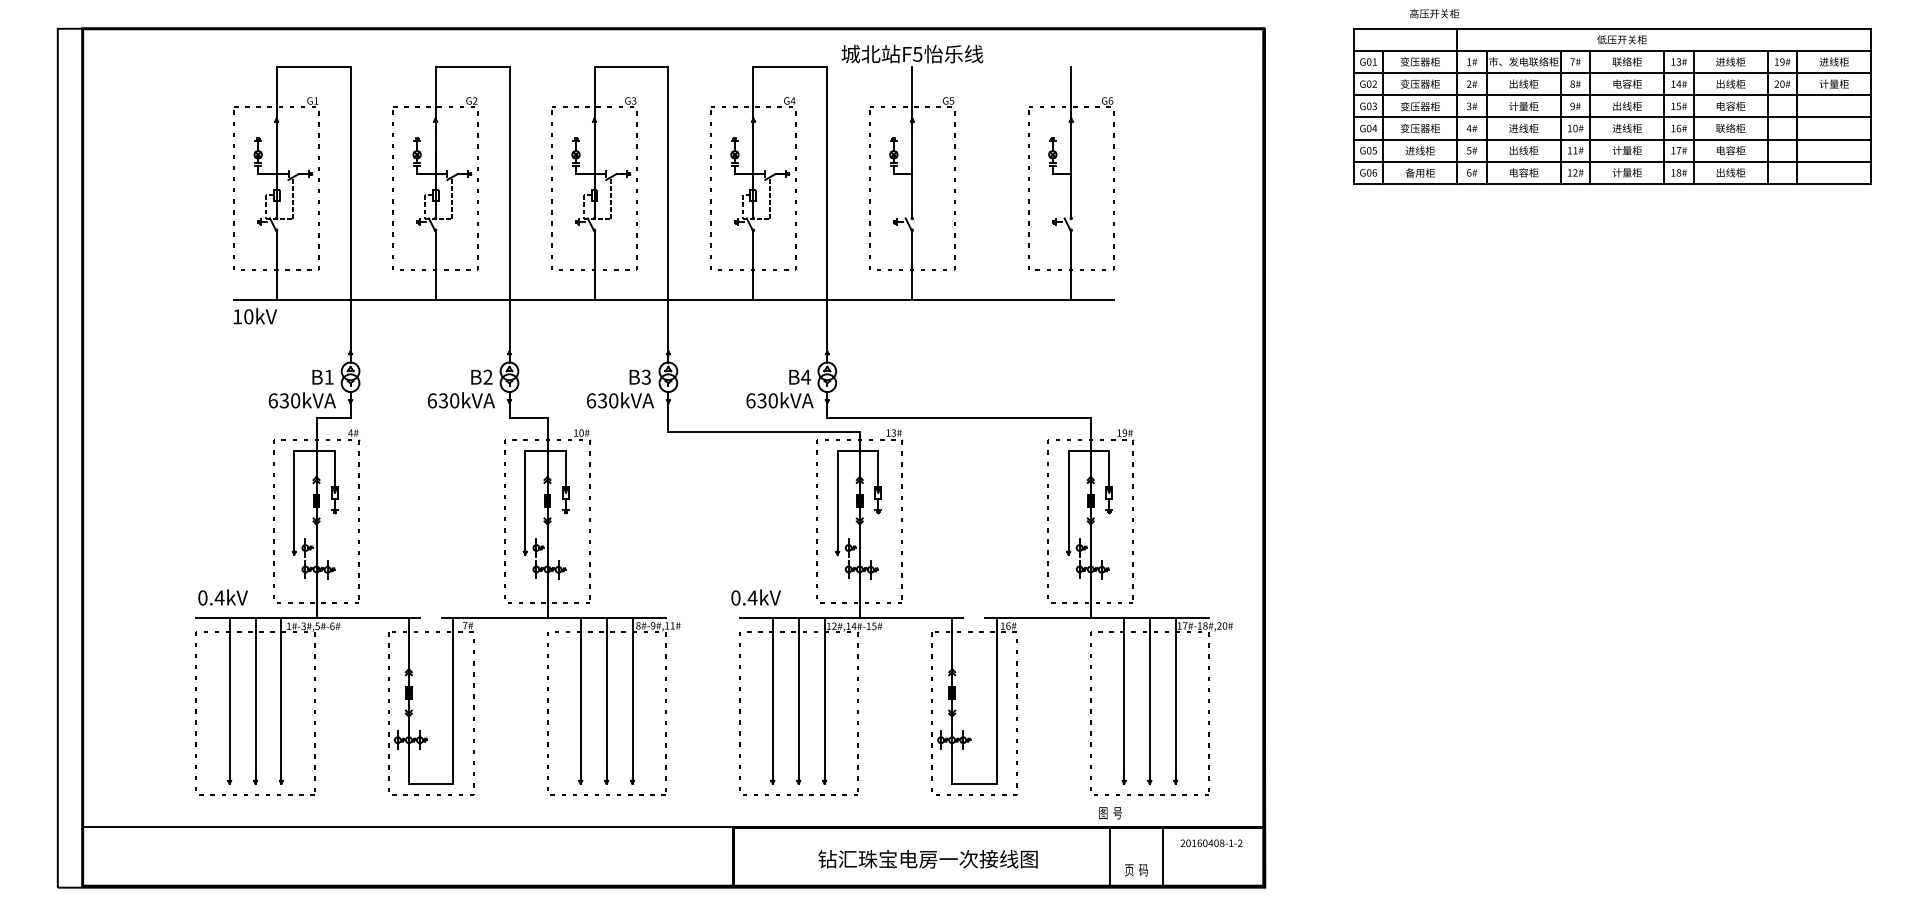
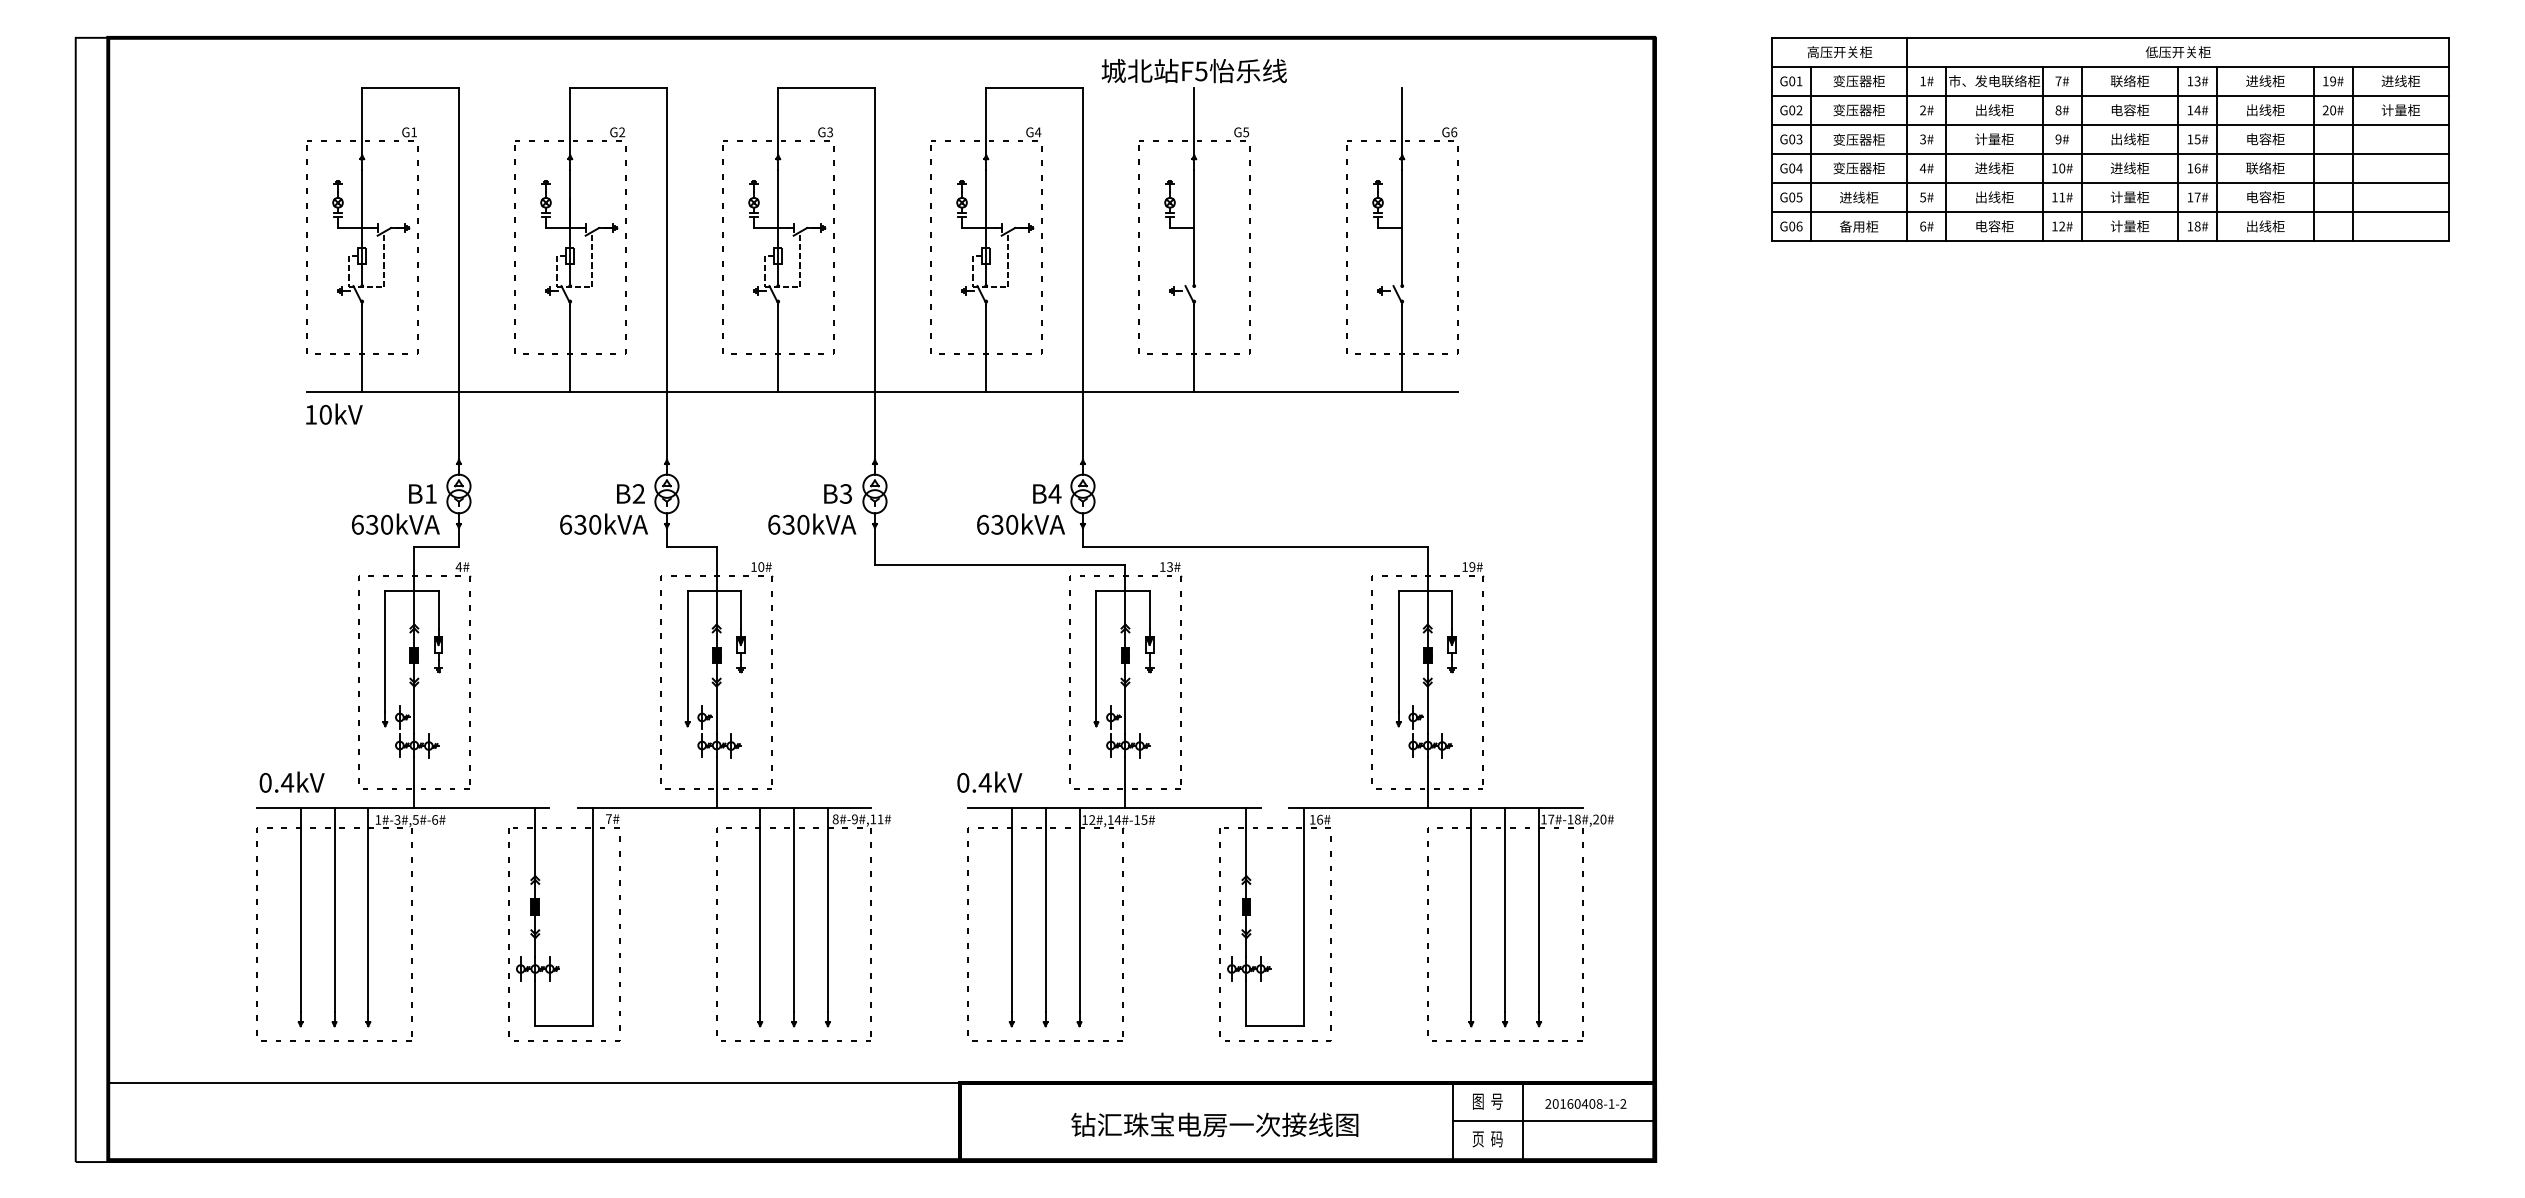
text: (1434, 13) -> (1839, 52), moved
text: (1621, 39) -> (2177, 52), moved
text: (1110, 813) -> (1487, 1101), moved
line: (1187, 856) -> (1554, 1121), added

